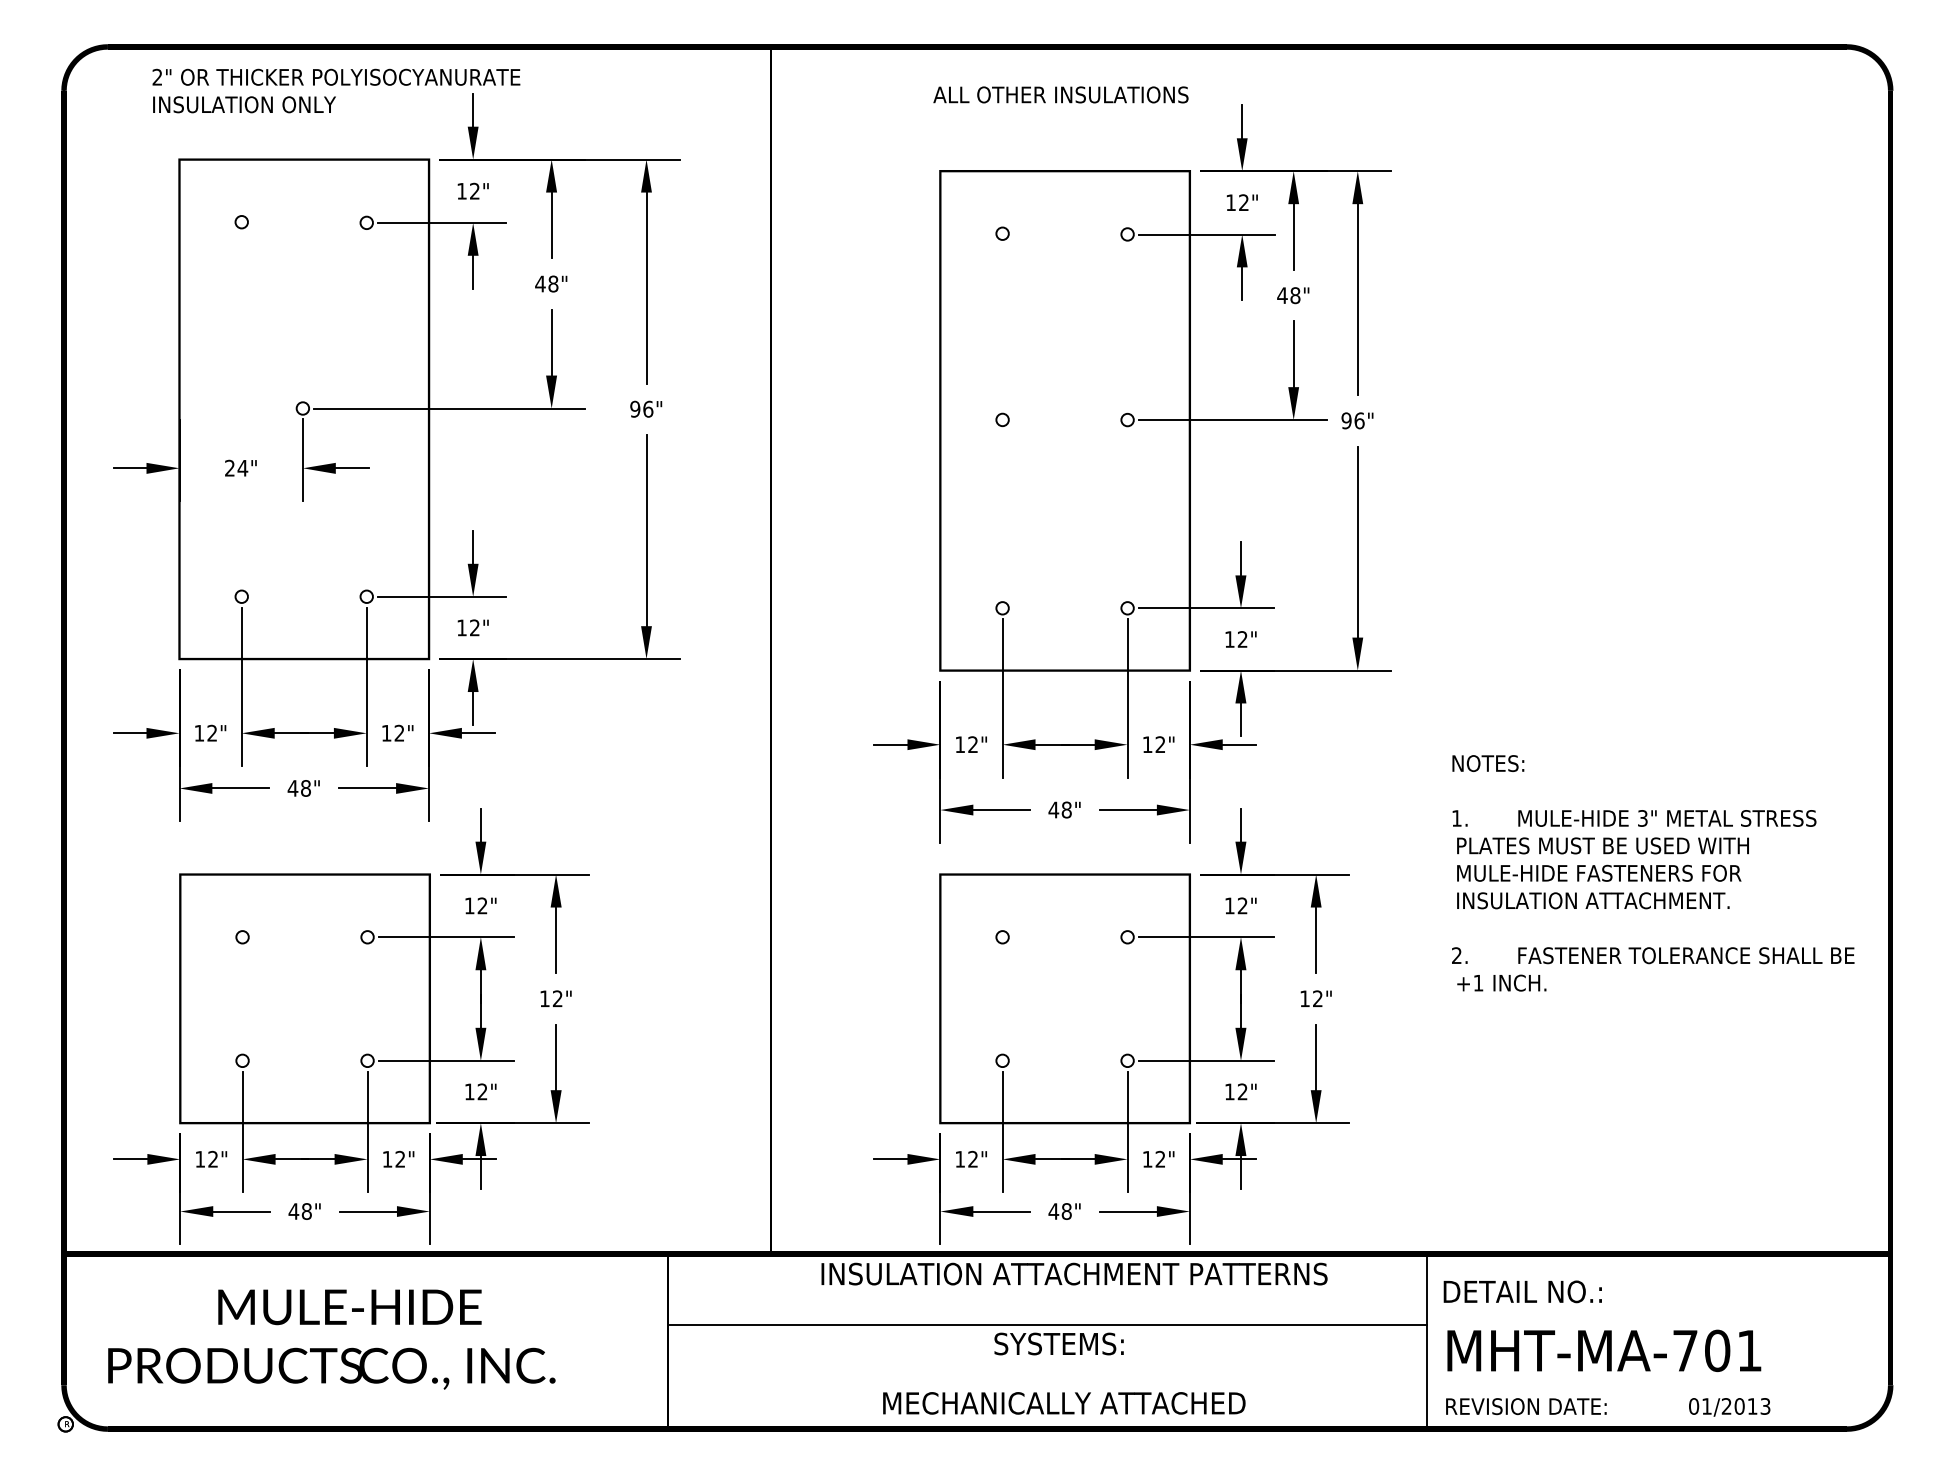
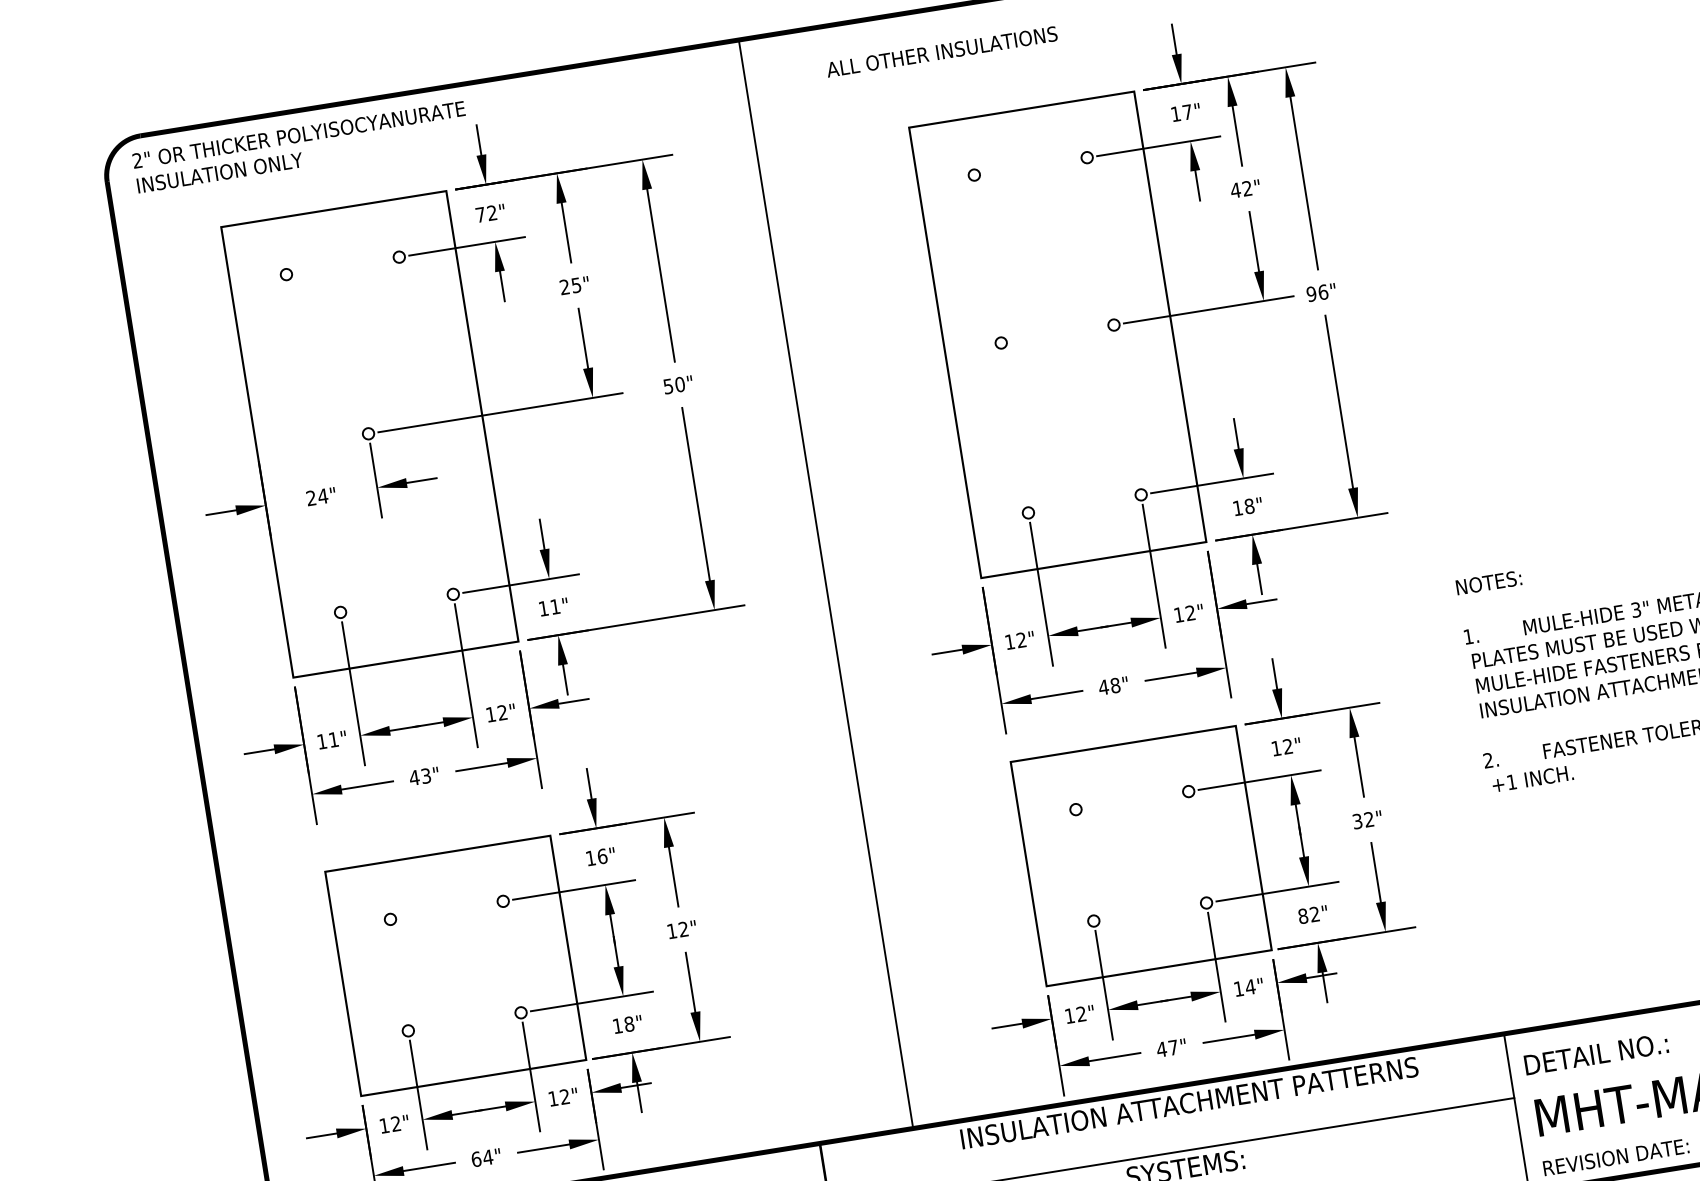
text: (336, 90) -> (300, 146), moved
text: (1060, 94) -> (941, 51), moved
text: (461, 191) -> (480, 215), 12" -> 72"
text: (1243, 202) -> (1187, 112), 12" -> 17"
text: (546, 283) -> (570, 285), 48" -> 25"
text: (1295, 295) -> (1247, 188), 48" -> 42"
text: (641, 408) -> (673, 384), 96" -> 50"
text: (474, 627) -> (554, 606), 12" -> 11"
text: (1242, 639) -> (1249, 506), 12" -> 18"
text: (211, 732) -> (332, 739), 12" -> 11"
text: (305, 788) -> (425, 776), 48" -> 43"
text: (482, 905) -> (602, 856), 12" -> 16"
text: (1304, 998) -> (1357, 821), 12" -> 32"
text: (482, 1091) -> (629, 1023), 12" -> 18"
text: (1229, 1091) -> (1302, 915), 12" -> 82"
text: (1160, 1158) -> (1250, 986), 12" -> 14"
text: (300, 1211) -> (482, 1158), 48" -> 64"
text: (1066, 1211) -> (1173, 1047), 48" -> 47"

